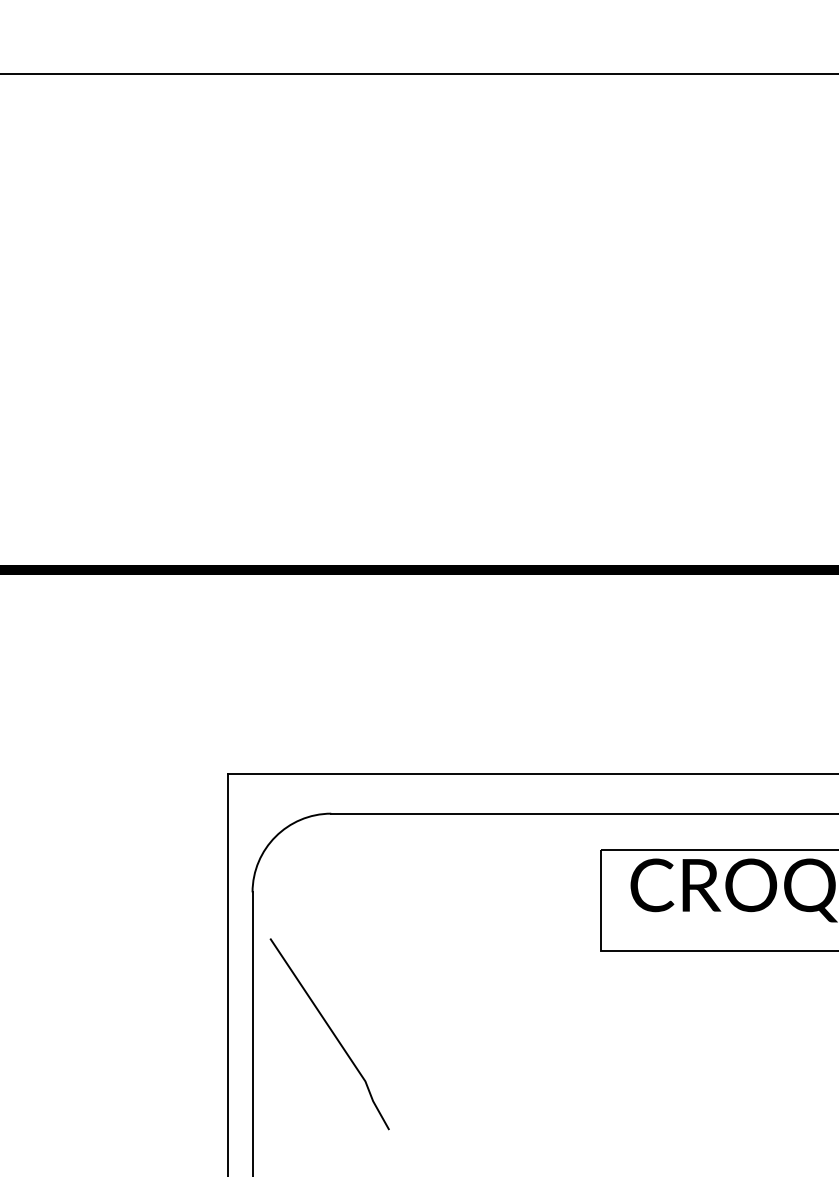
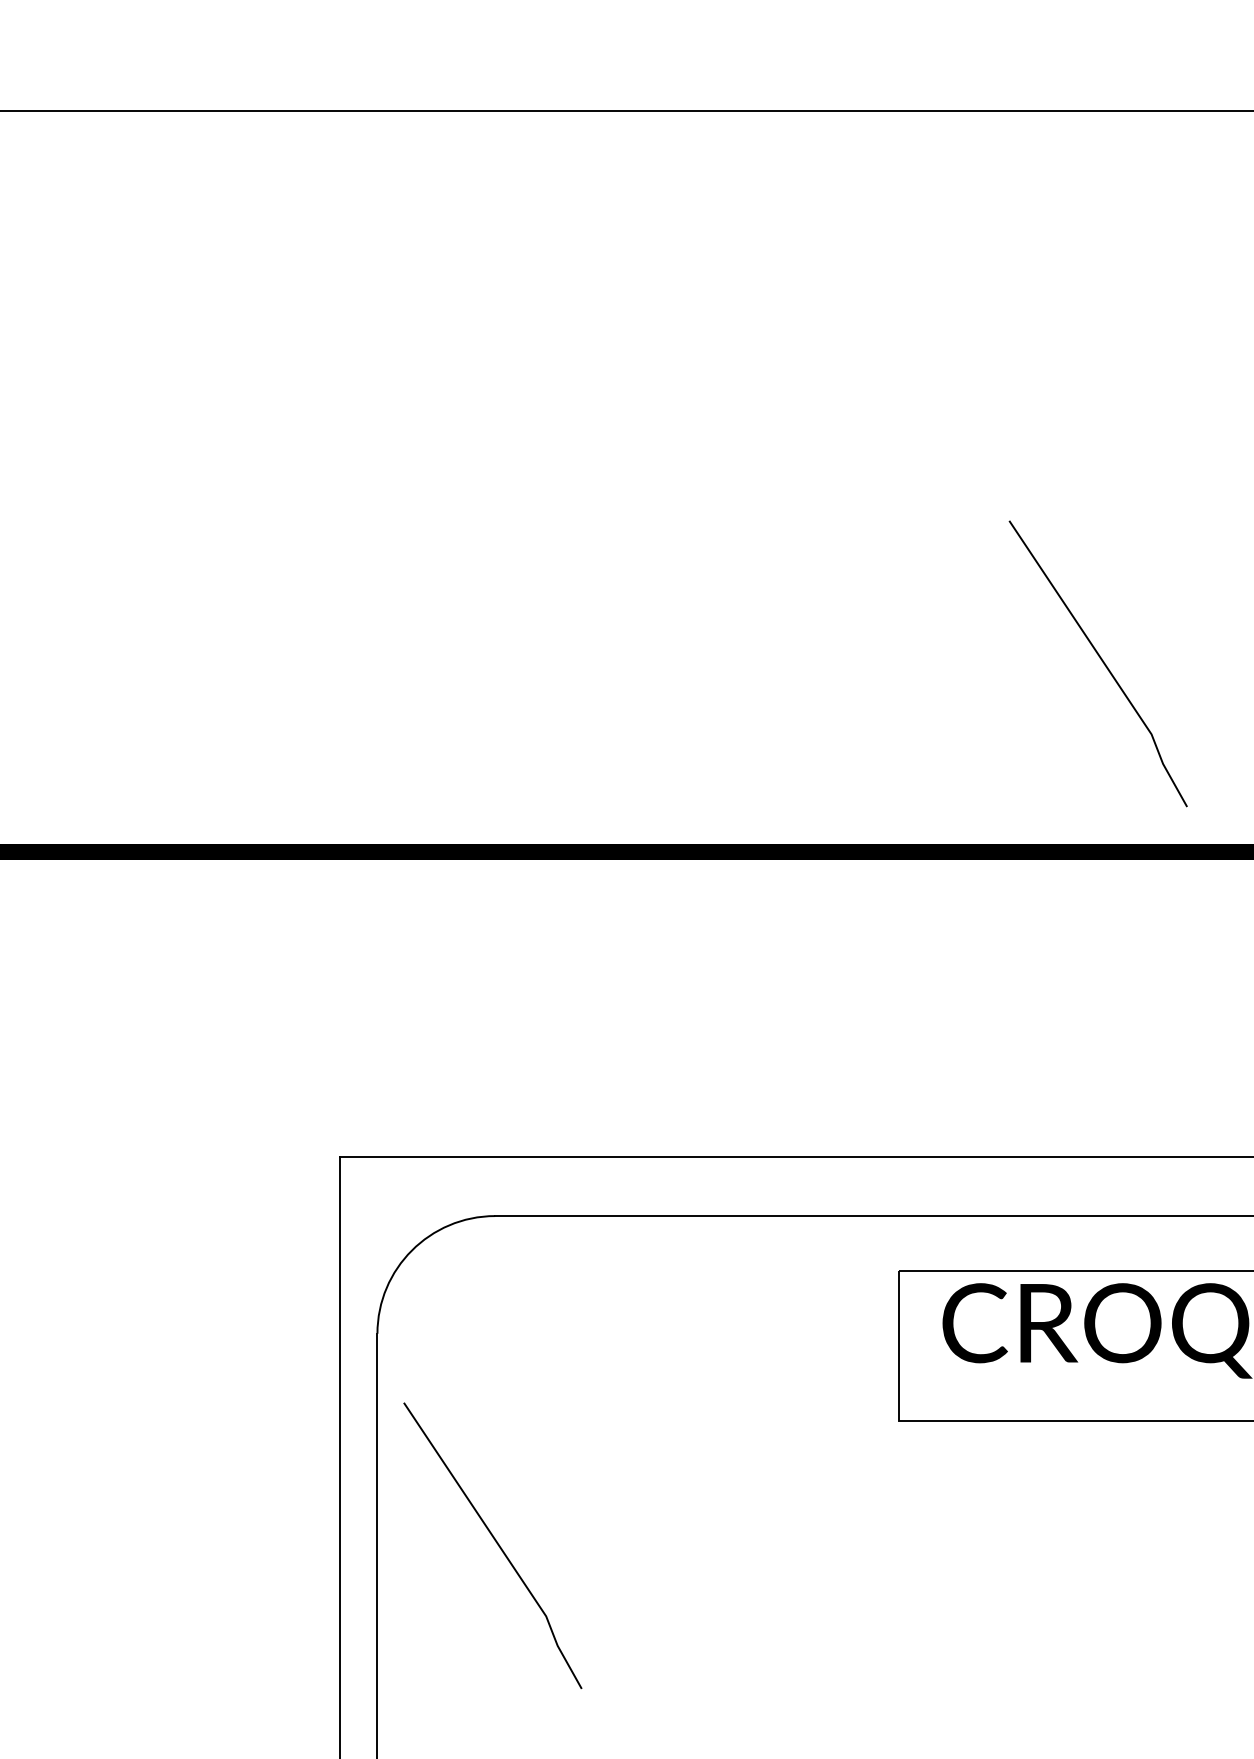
line: (736, 442) -> (1100, 661), added

